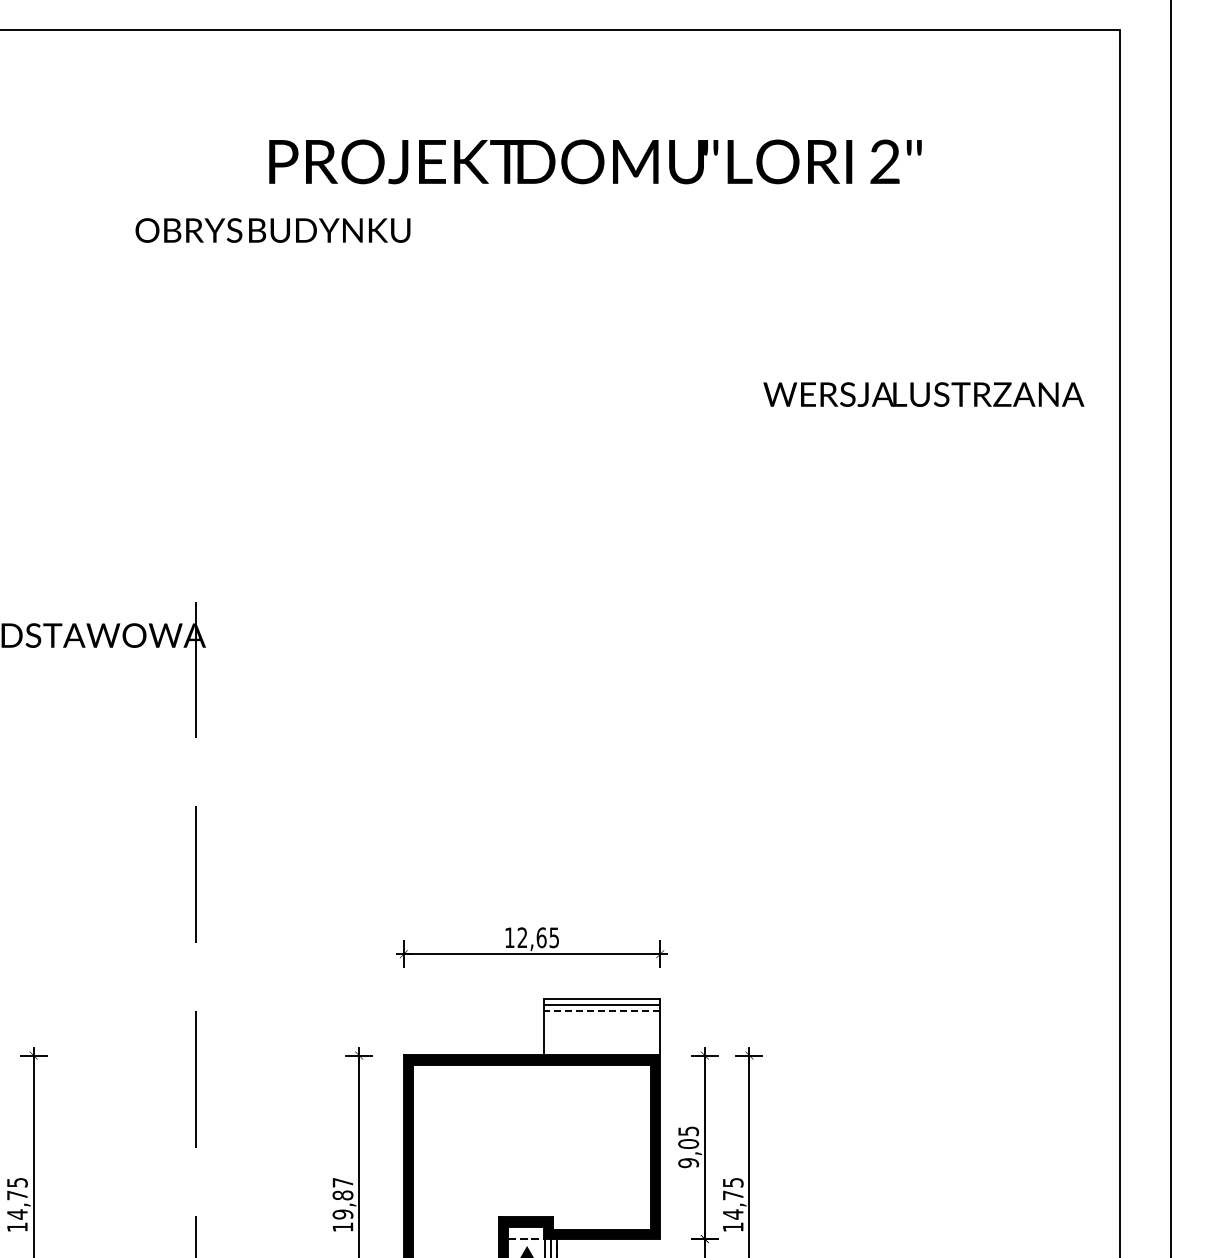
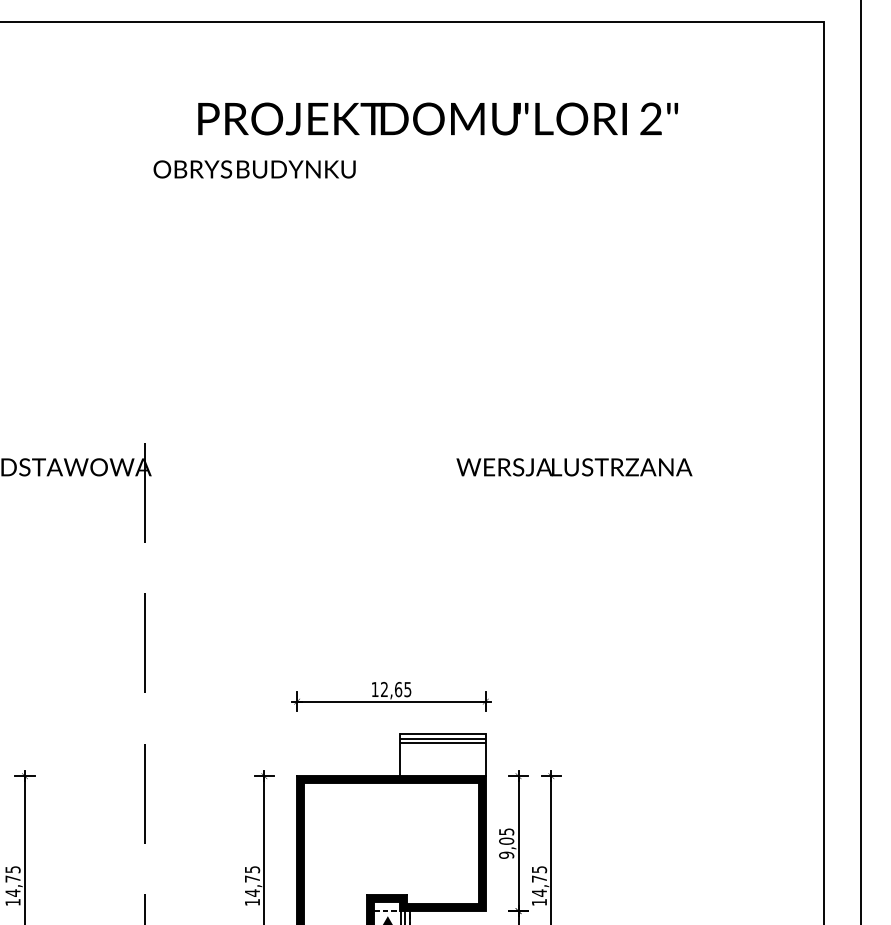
text: (272, 230) -> (254, 169), moved
text: (923, 394) -> (574, 467), moved
line: (601, 1010) -> (442, 743), dashed -> solid
text: (342, 1198) -> (252, 881), 19,87 -> 14,75

